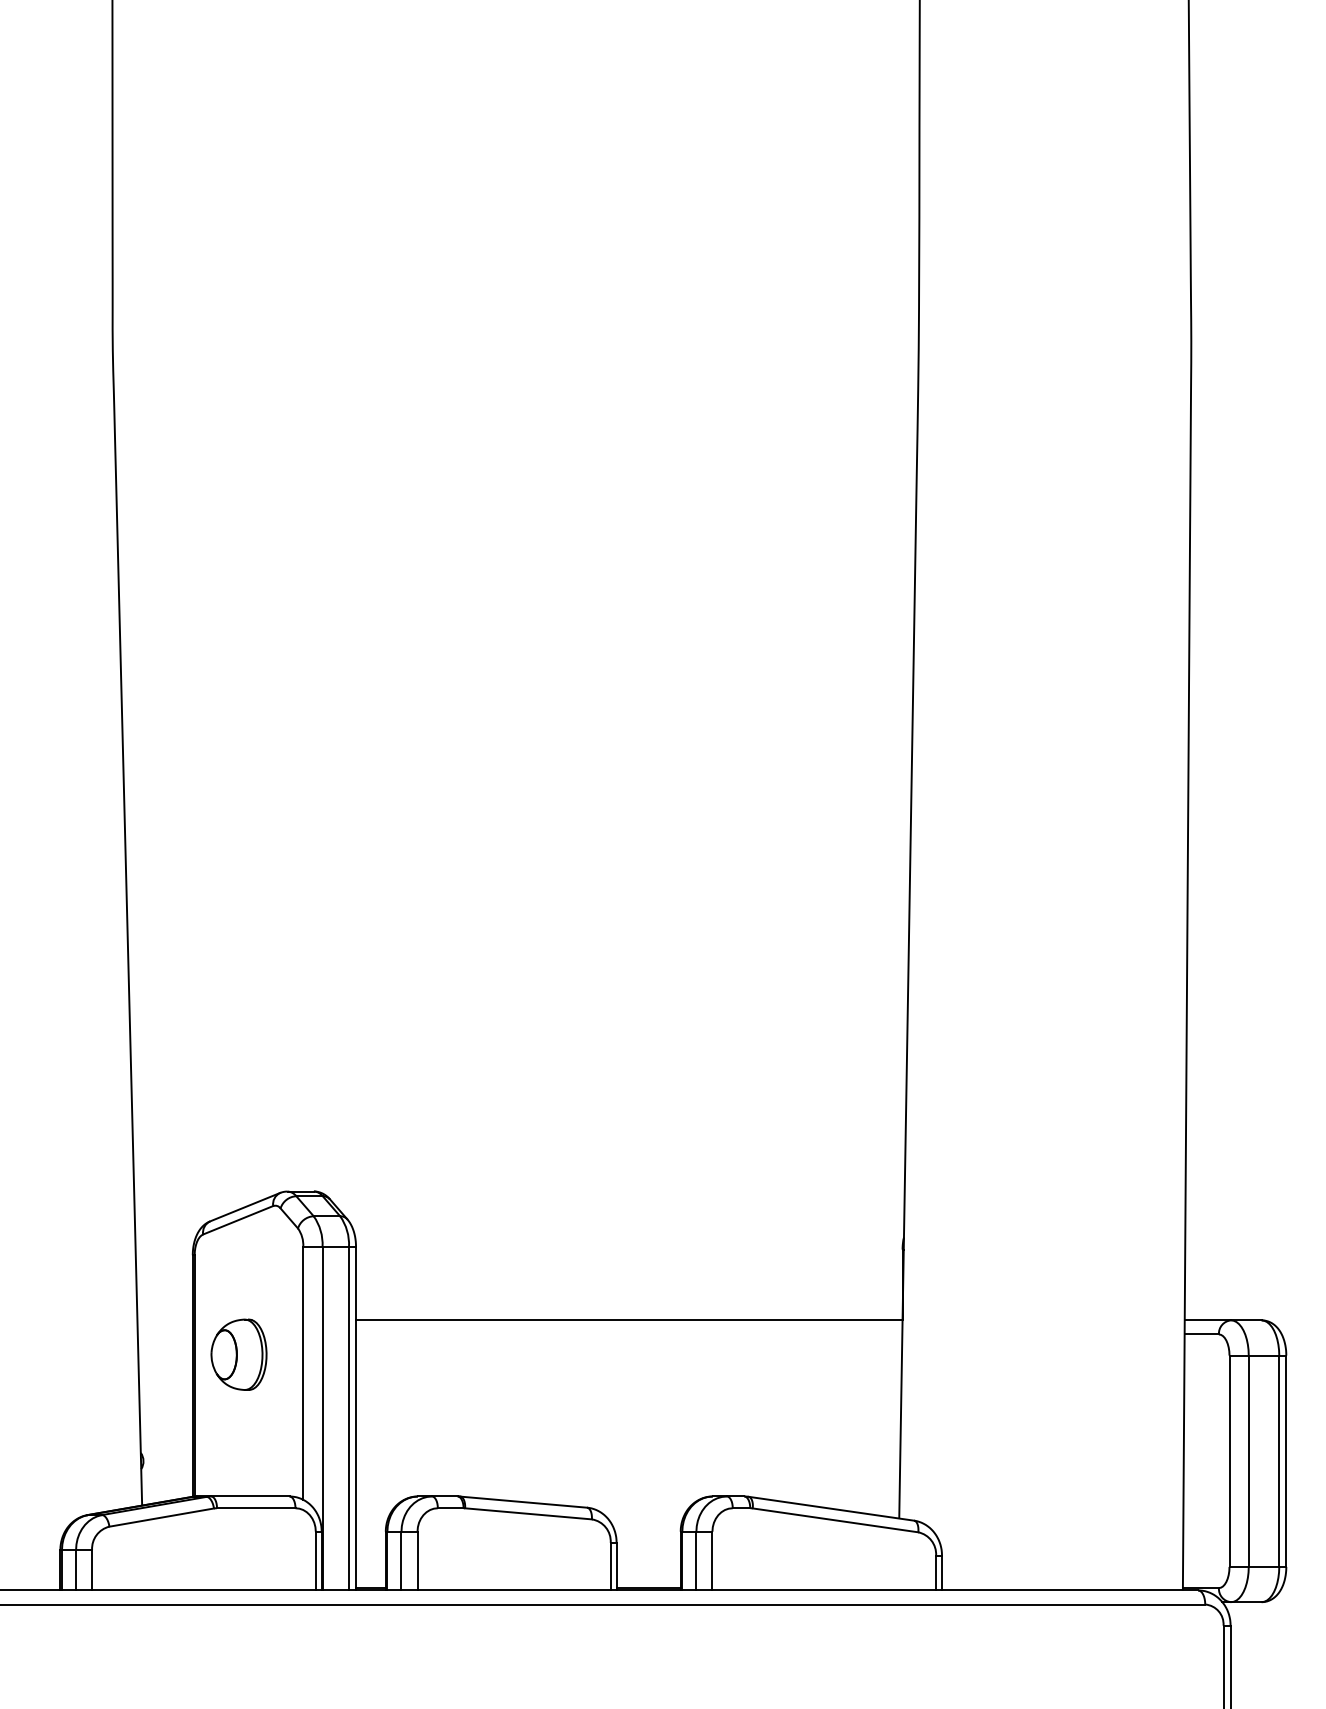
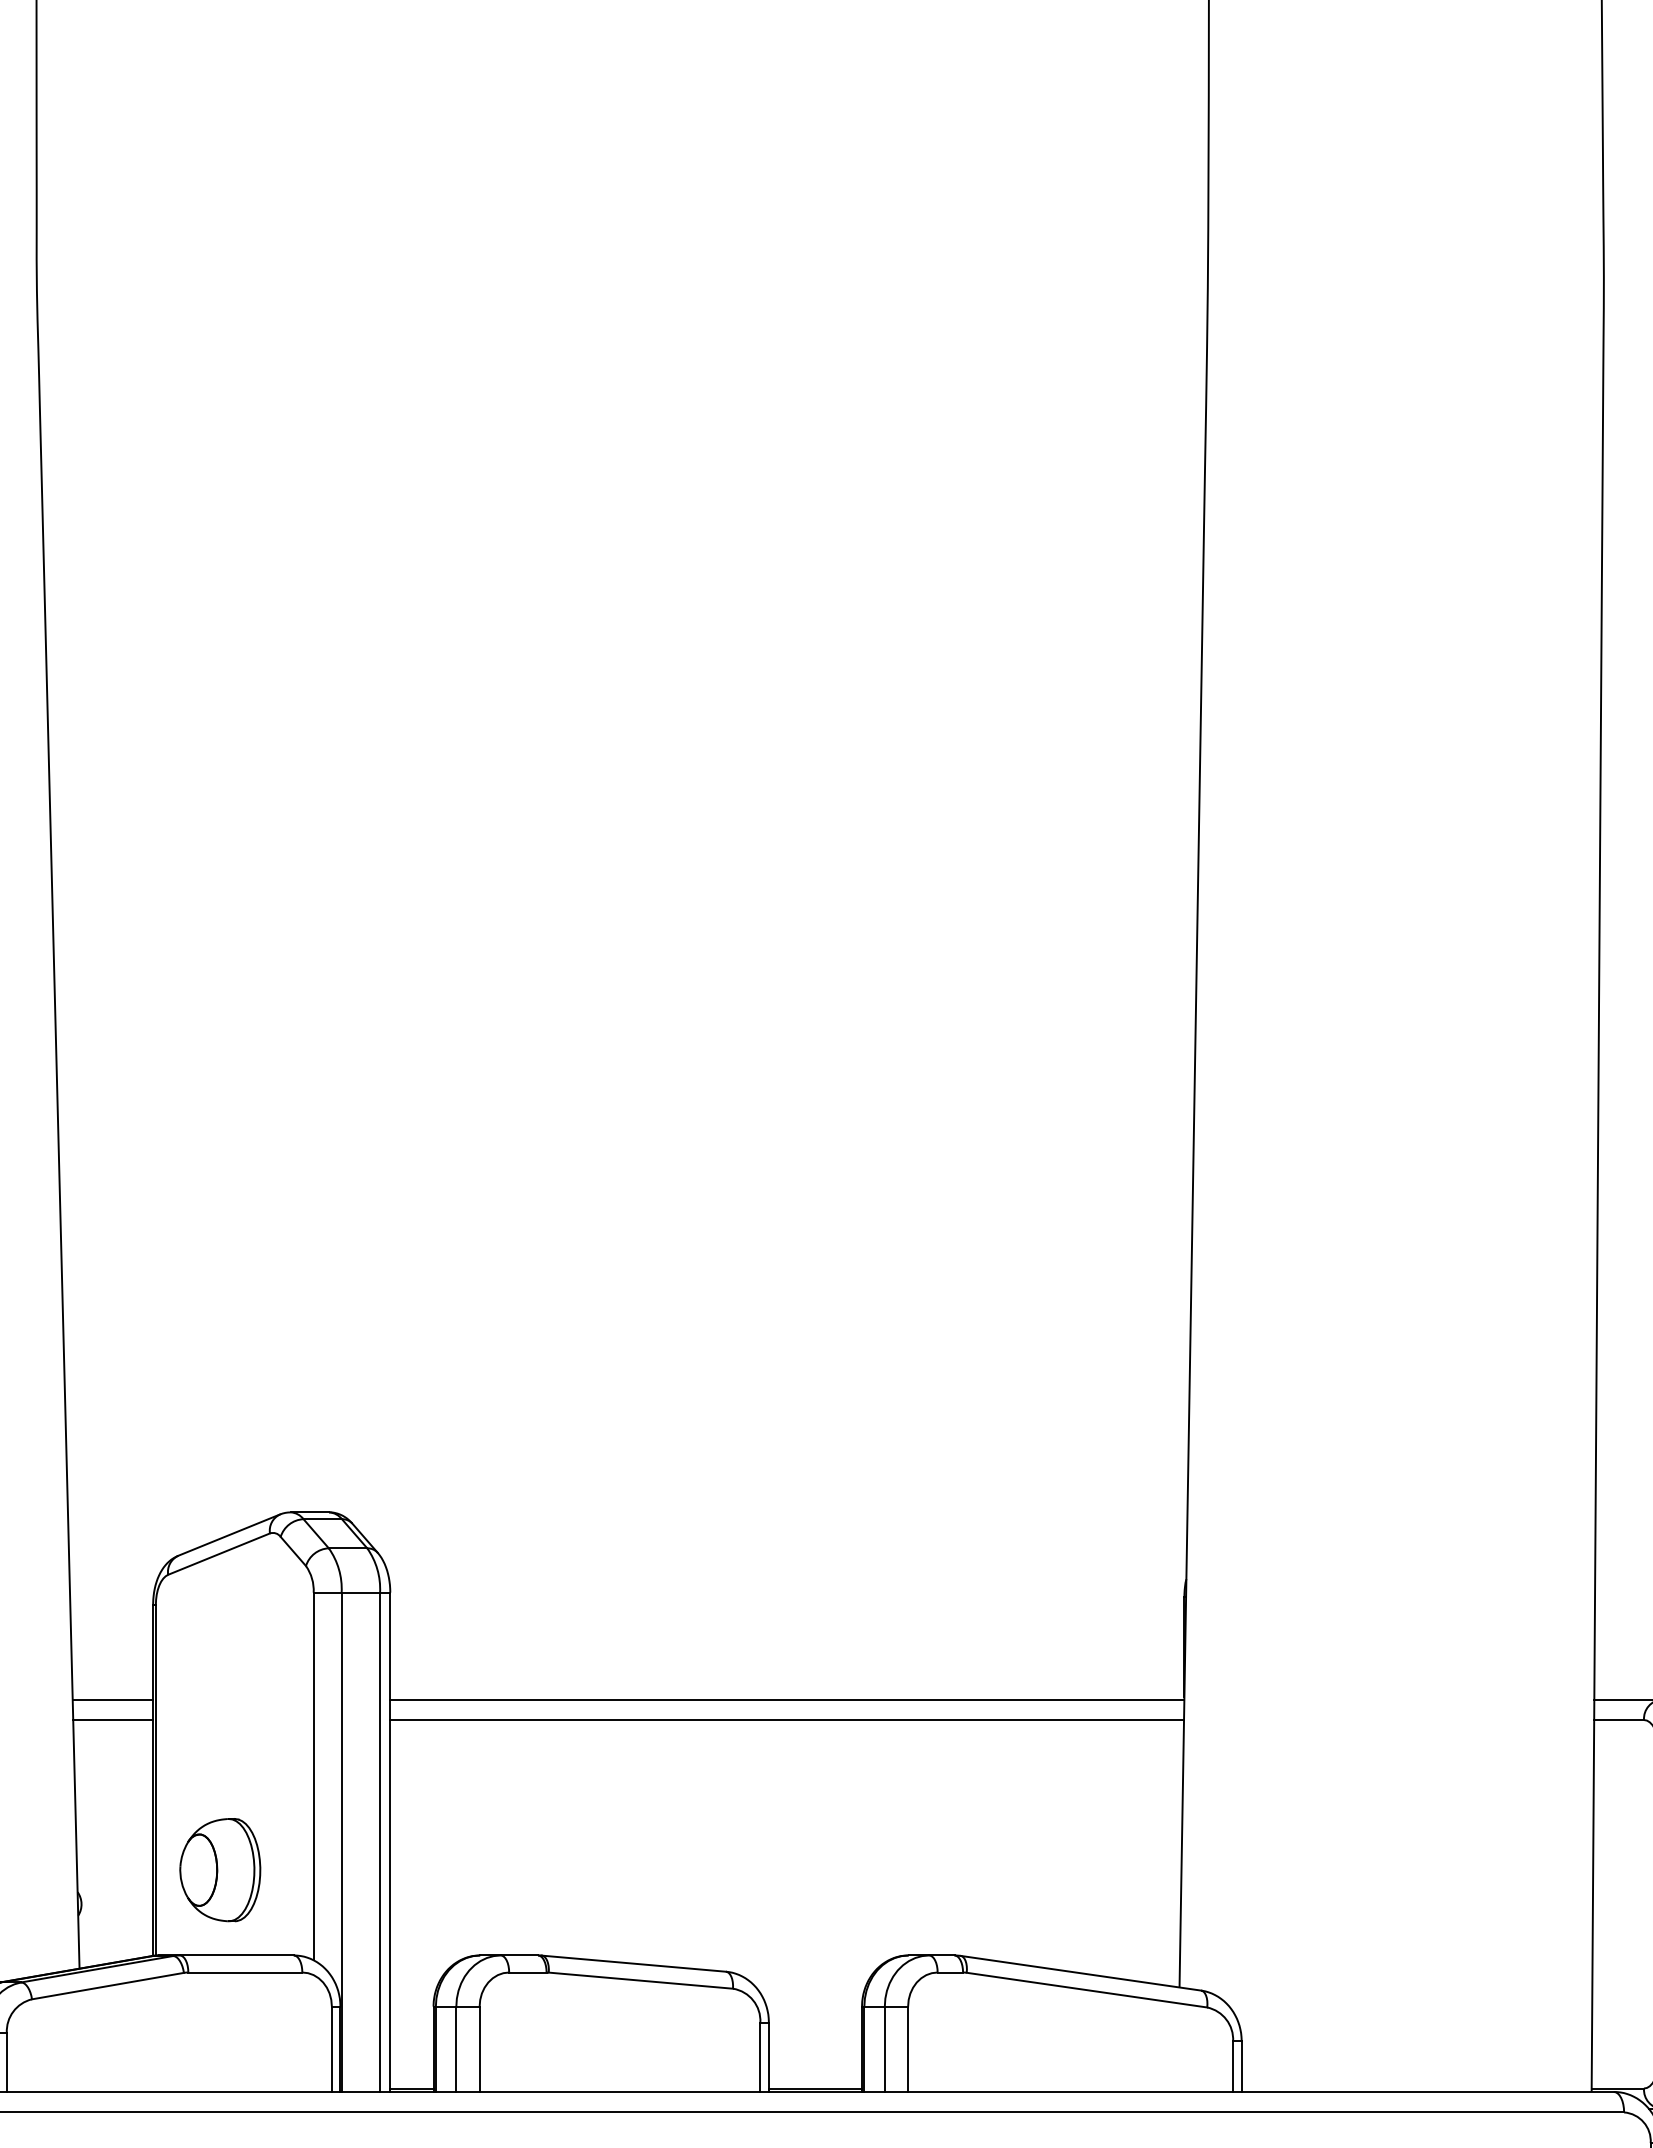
line: (164, 1320) -> (112, 1699), added
line: (164, 1334) -> (112, 1720), added
line: (629, 1334) -> (787, 1720), added
part: (238, 1354) -> (219, 1869), moved

